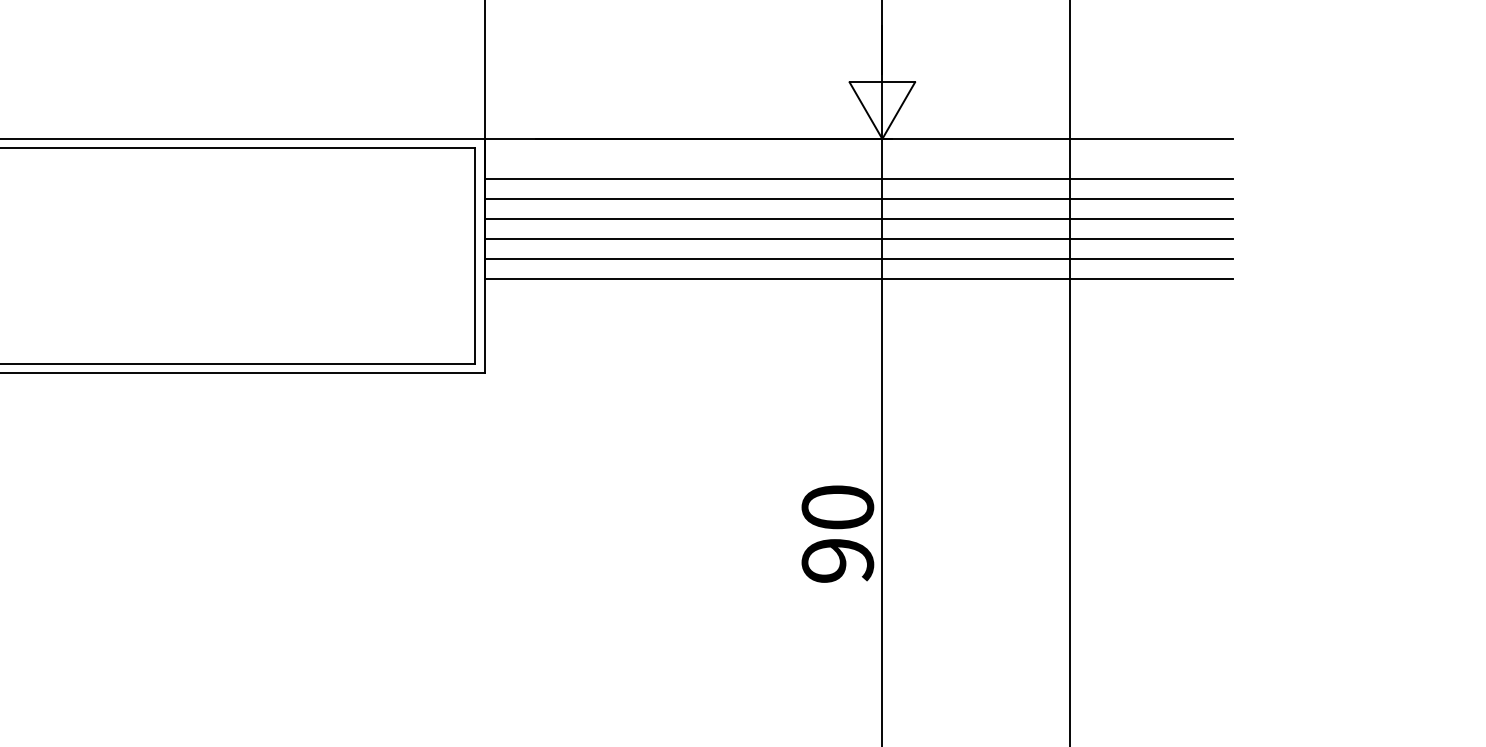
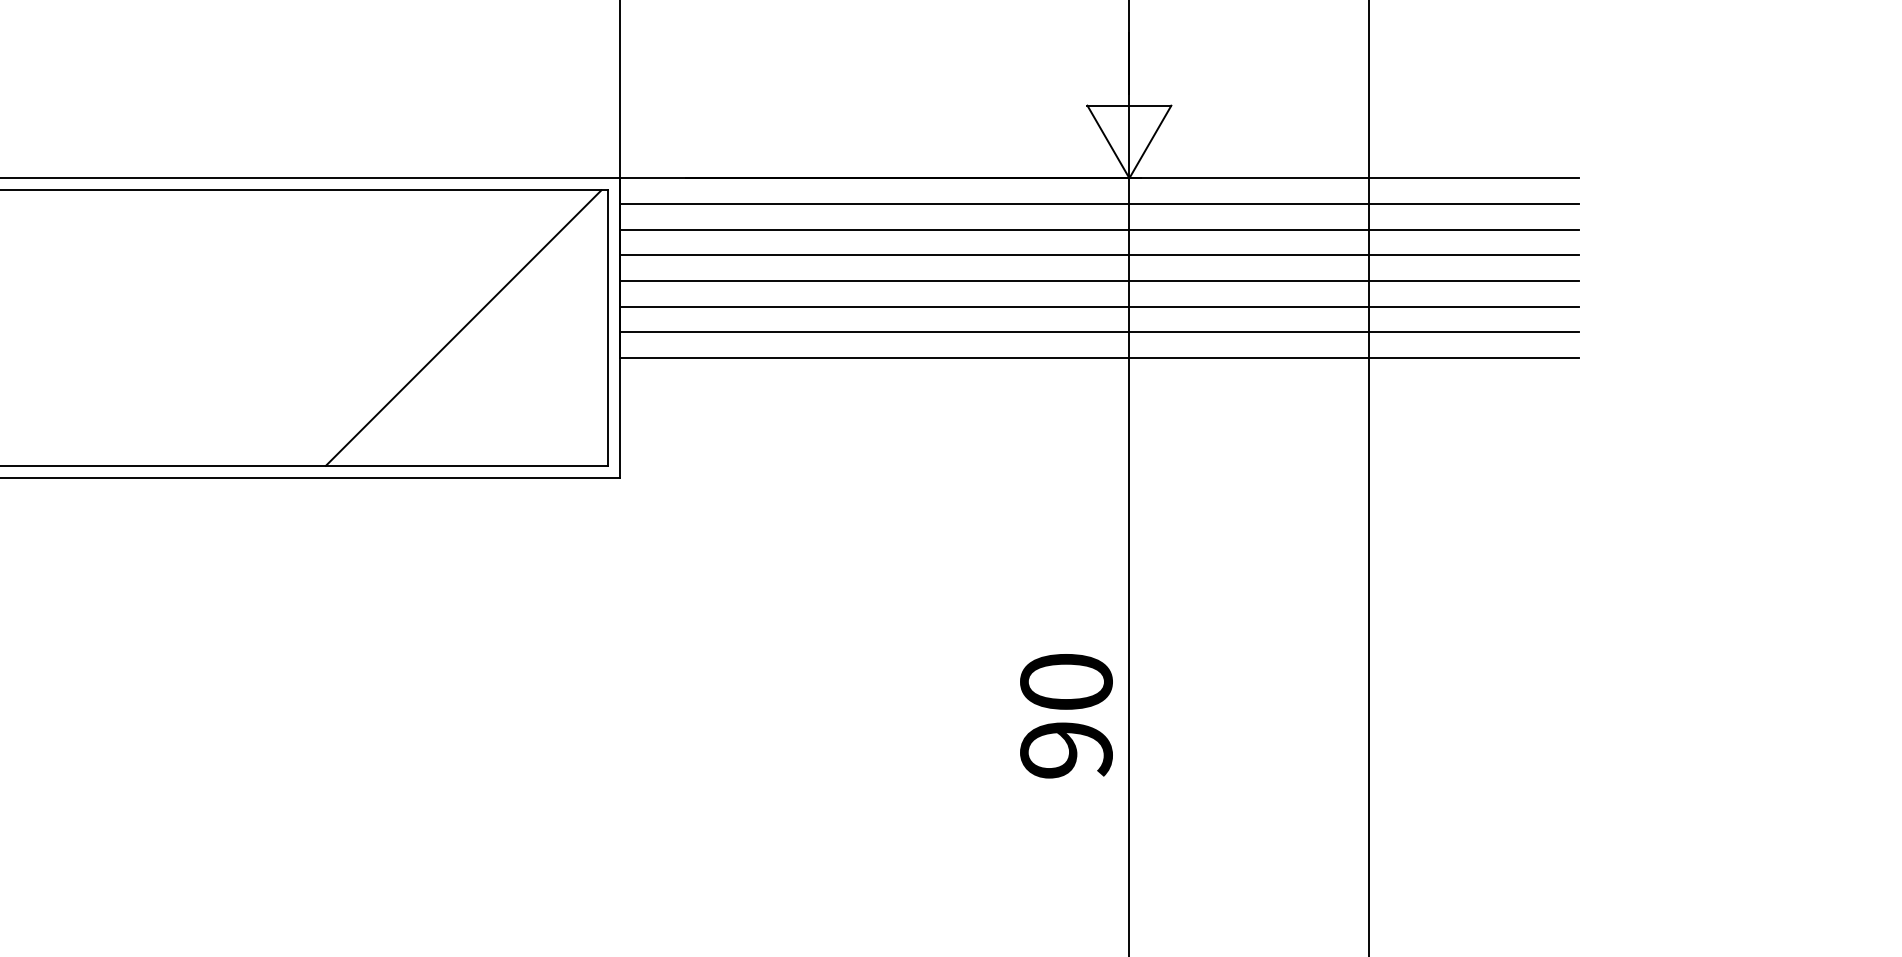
line: (858, 158) -> (1099, 203), added
line: (362, 255) -> (463, 327), added
text: (837, 534) -> (1066, 716), moved

